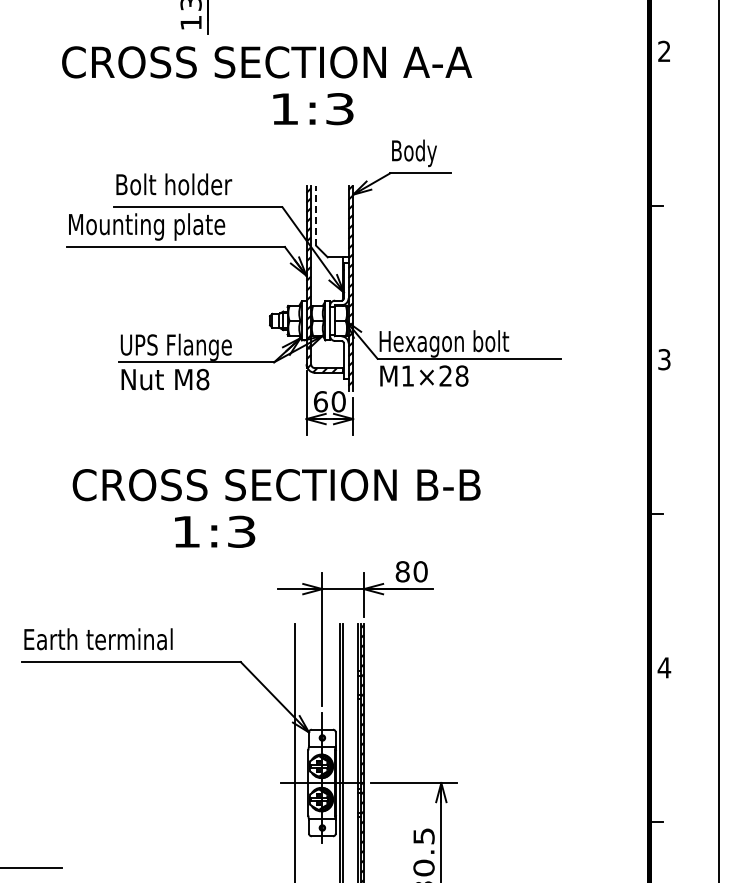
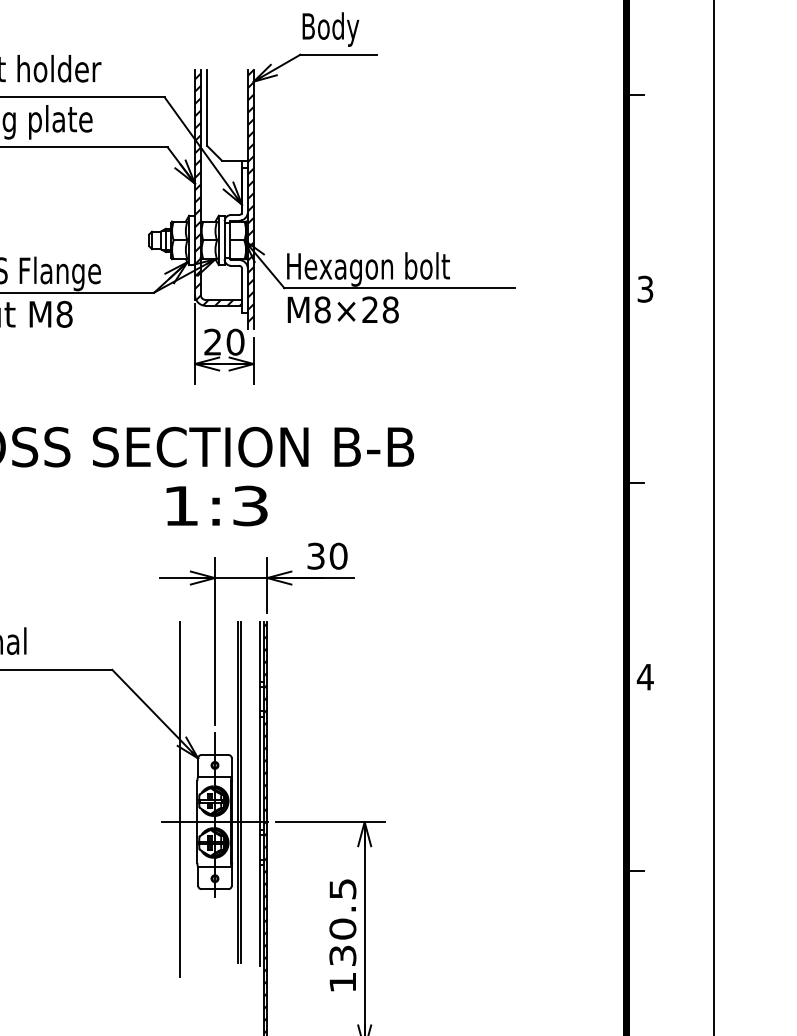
line: (316, 215) -> (207, 107), dashed -> solid
text: (407, 375) -> (322, 309), M1×28 -> M8×28
text: (320, 401) -> (212, 341), 60 -> 20
text: (215, 531) -> (217, 505), moved
text: (402, 571) -> (315, 555), 80 -> 30

